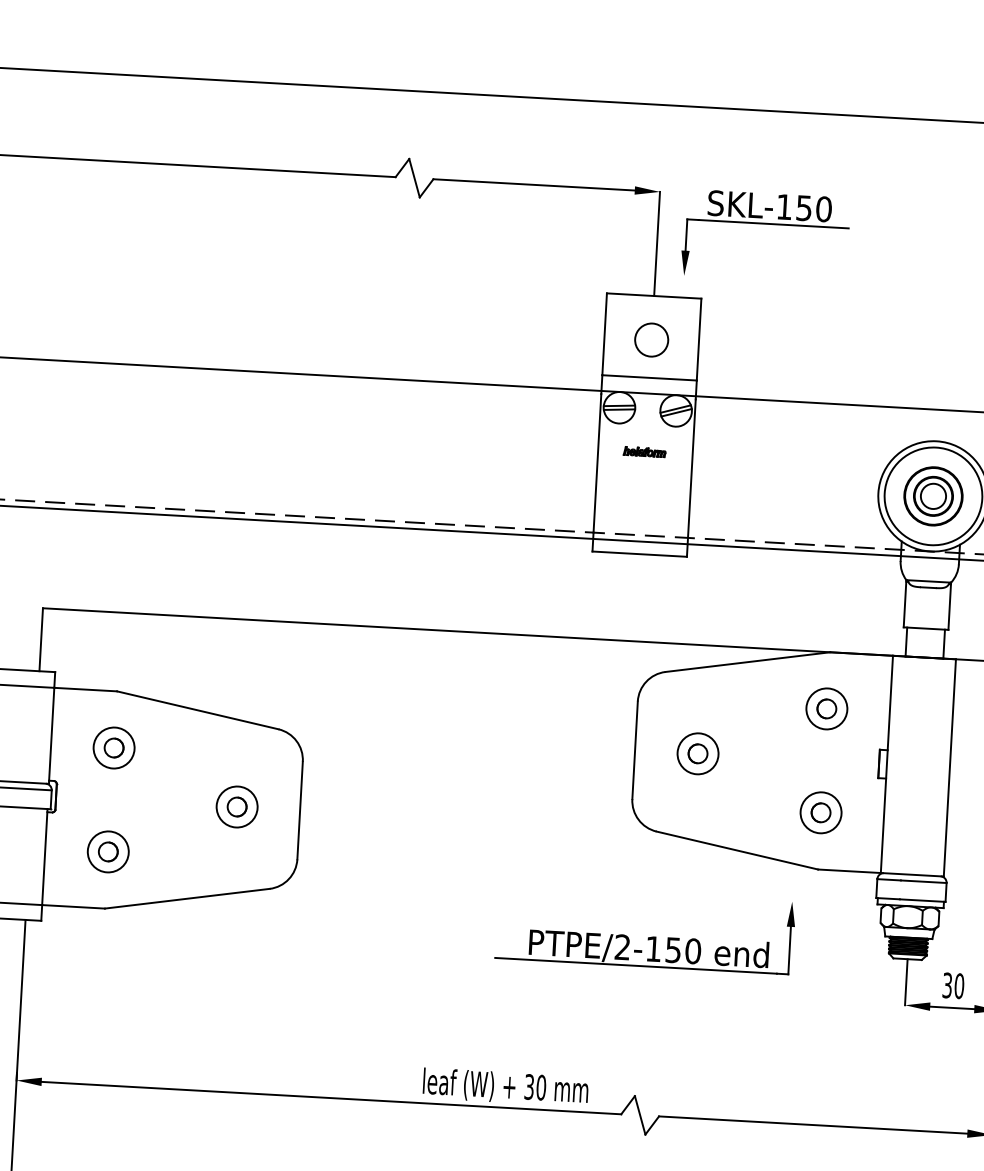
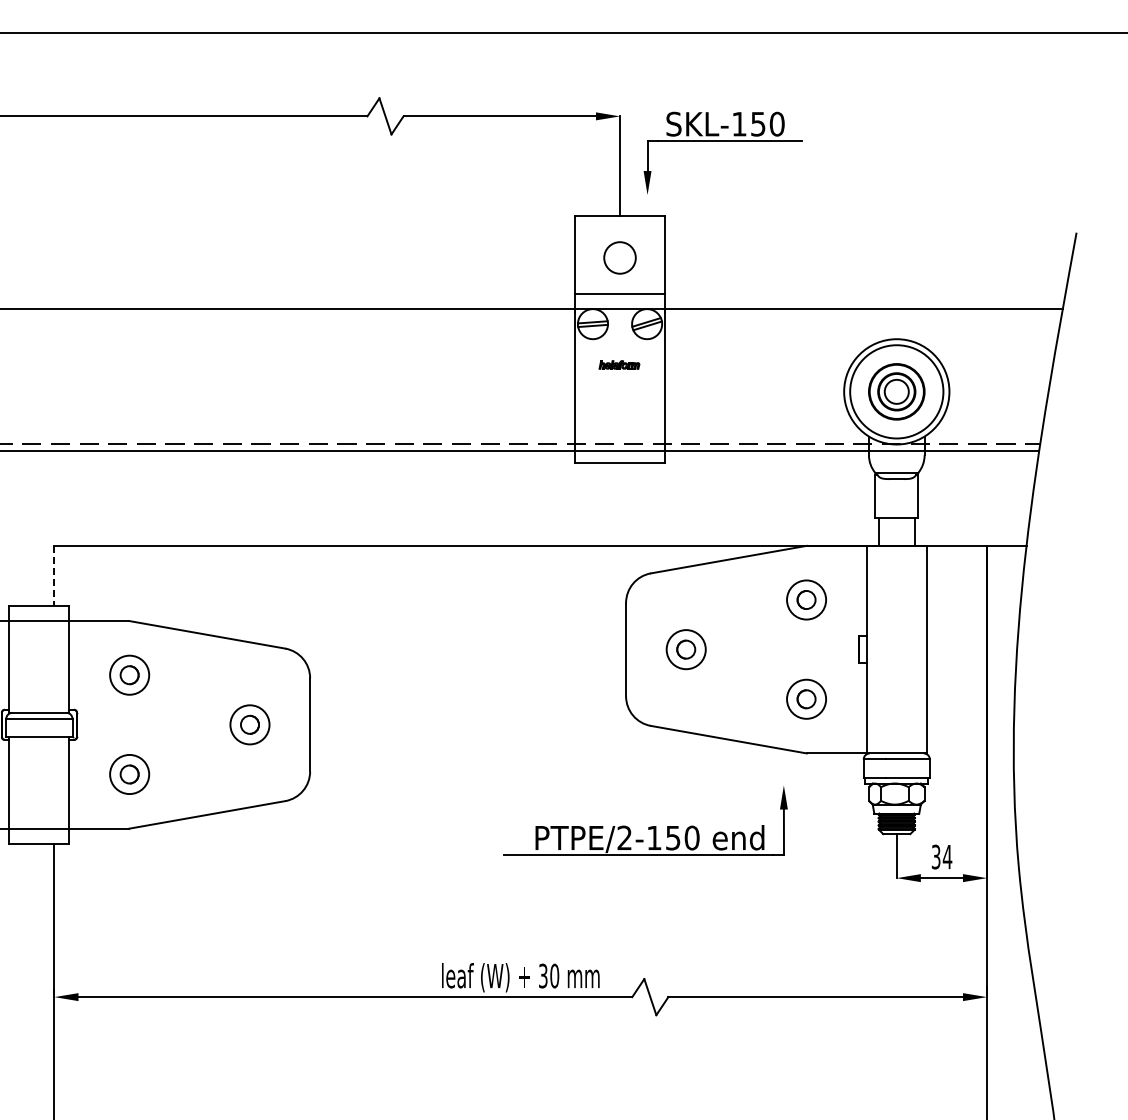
line: (41, 640) -> (54, 576), solid -> dashed
text: (959, 985) -> (947, 856), 30 -> 34

